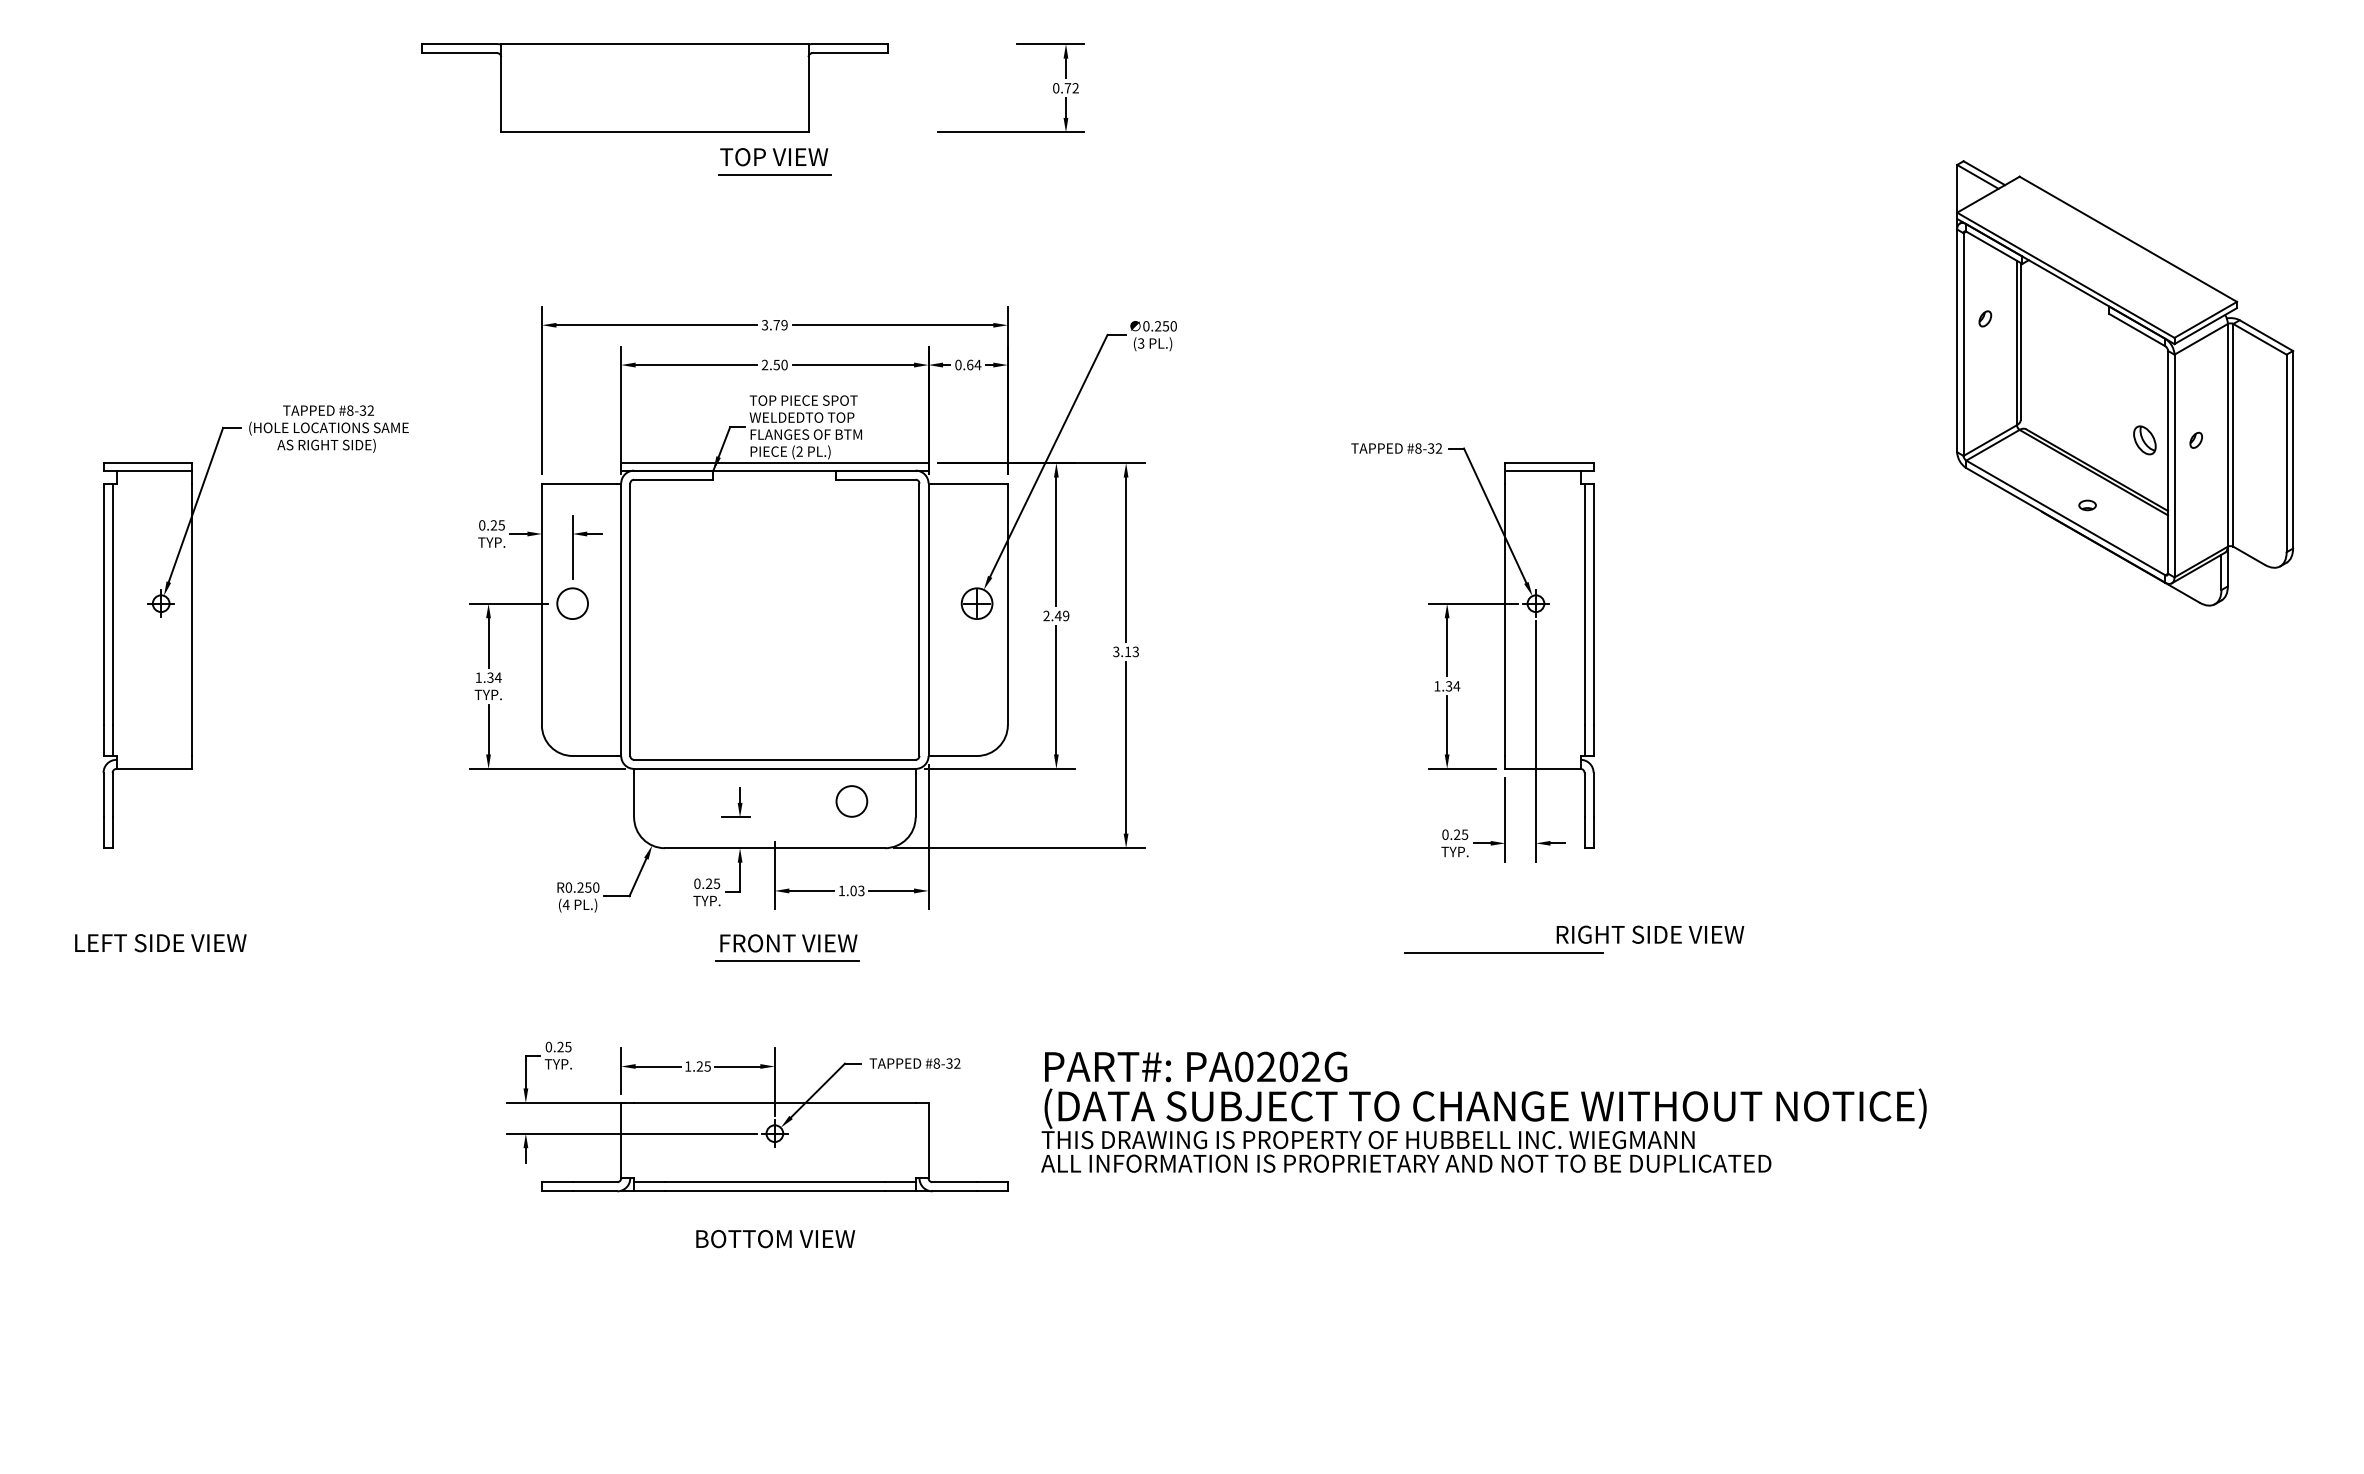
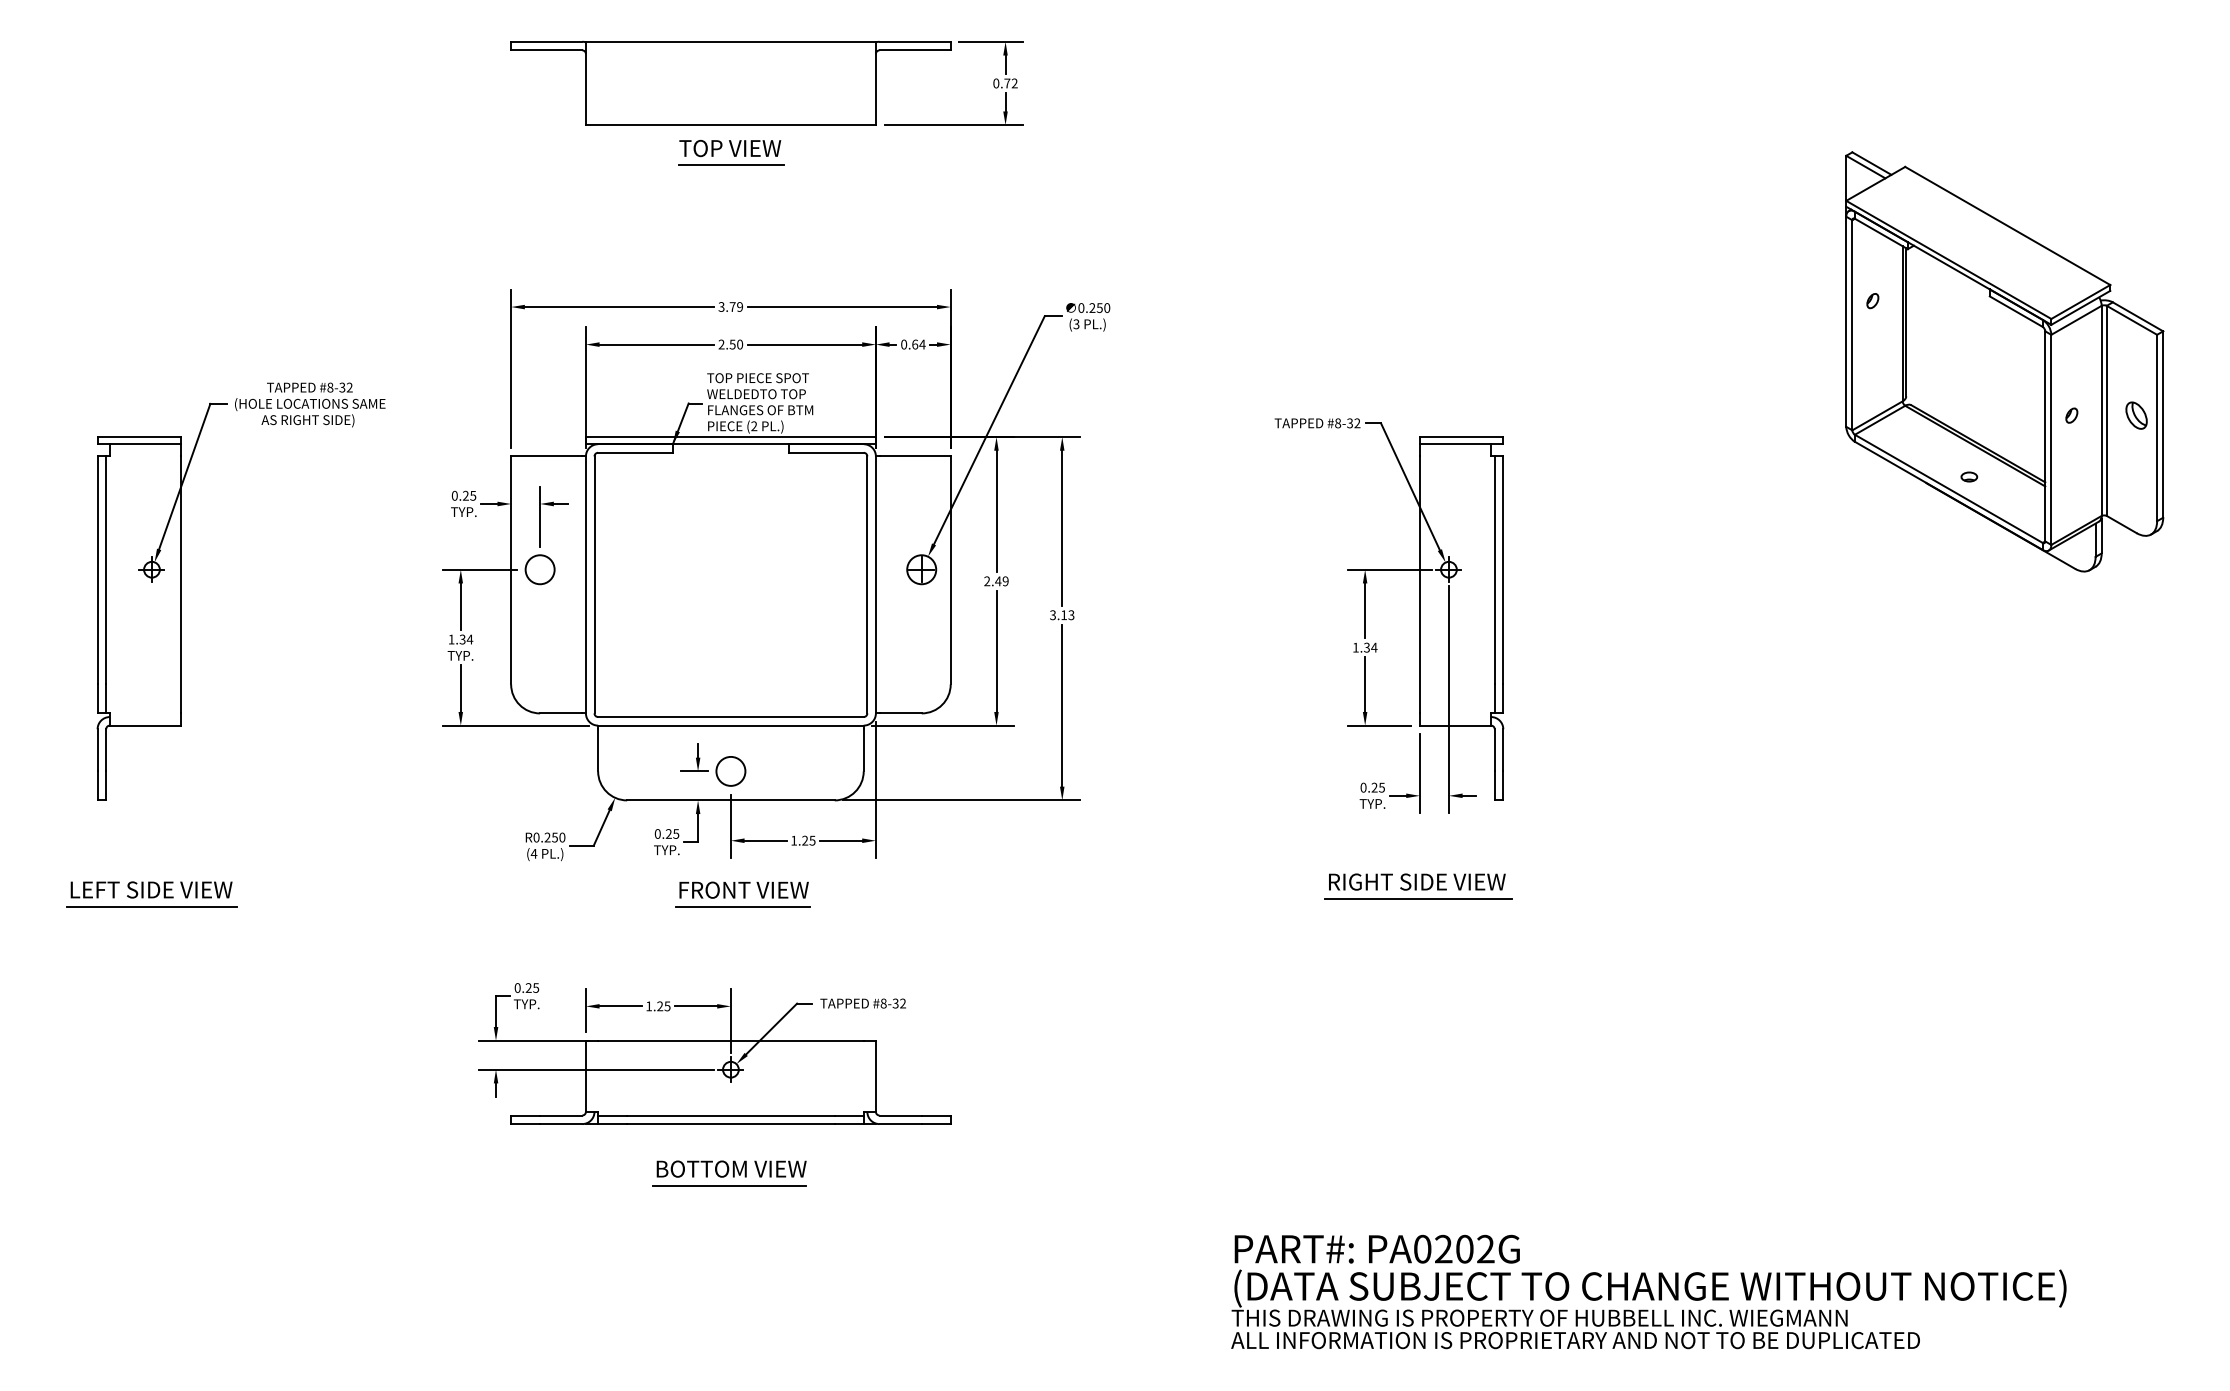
part: (654, 87) -> (730, 82), moved
part: (2144, 440) -> (2136, 415), moved
circle: (851, 801) -> (730, 771), moved
text: (857, 890) -> (808, 840), 1.03 -> 1.25
text: (1650, 934) -> (1417, 881), moved
line: (160, 961) -> (151, 907), added
text: (1483, 1111) -> (1648, 1291), moved
line: (773, 1257) -> (729, 1186), added

